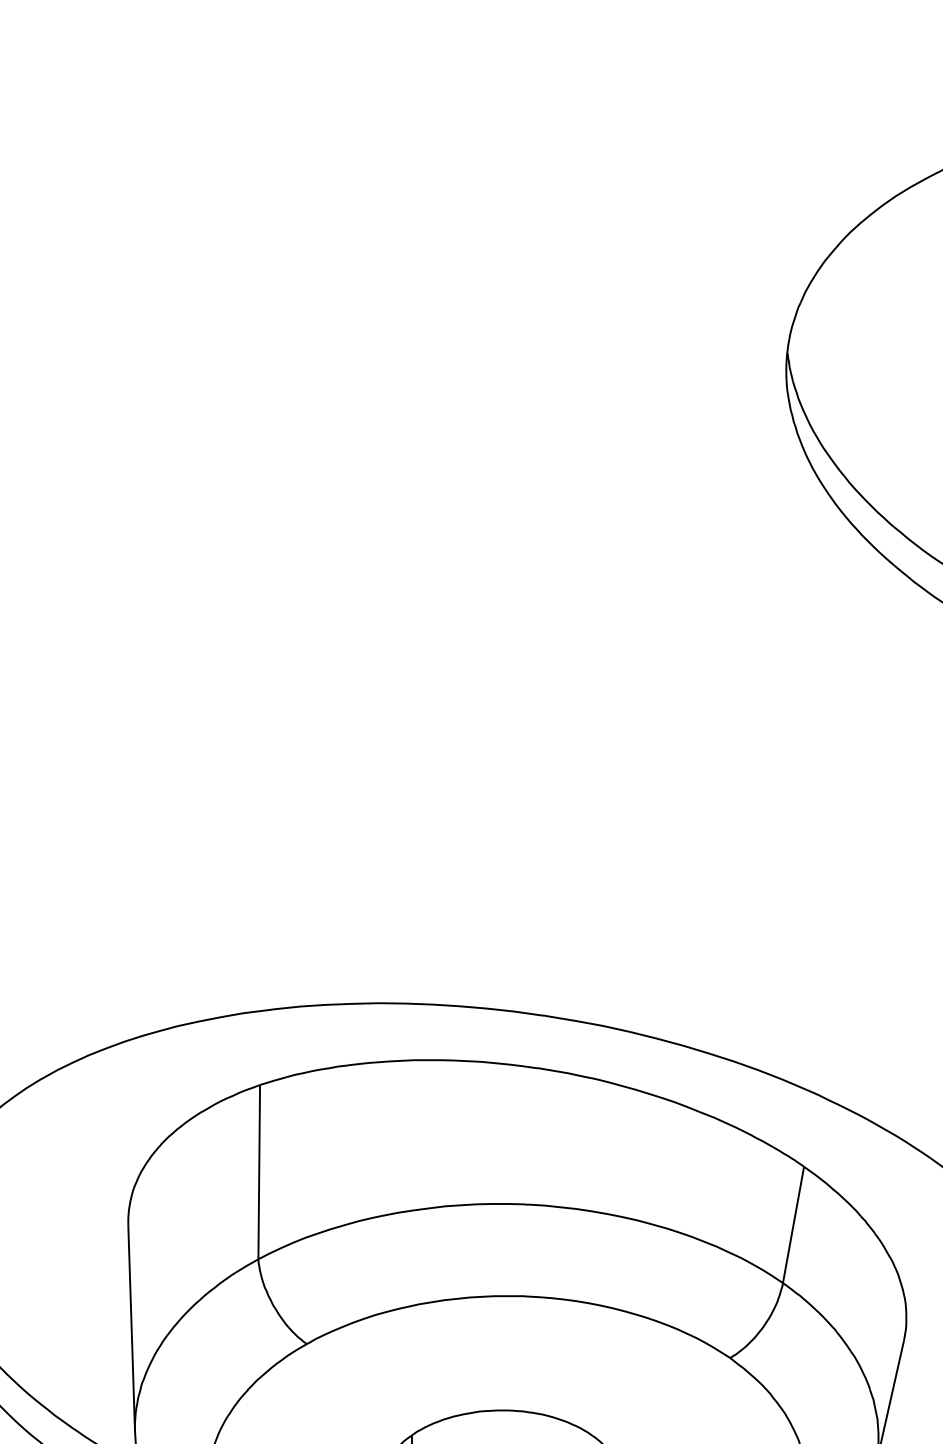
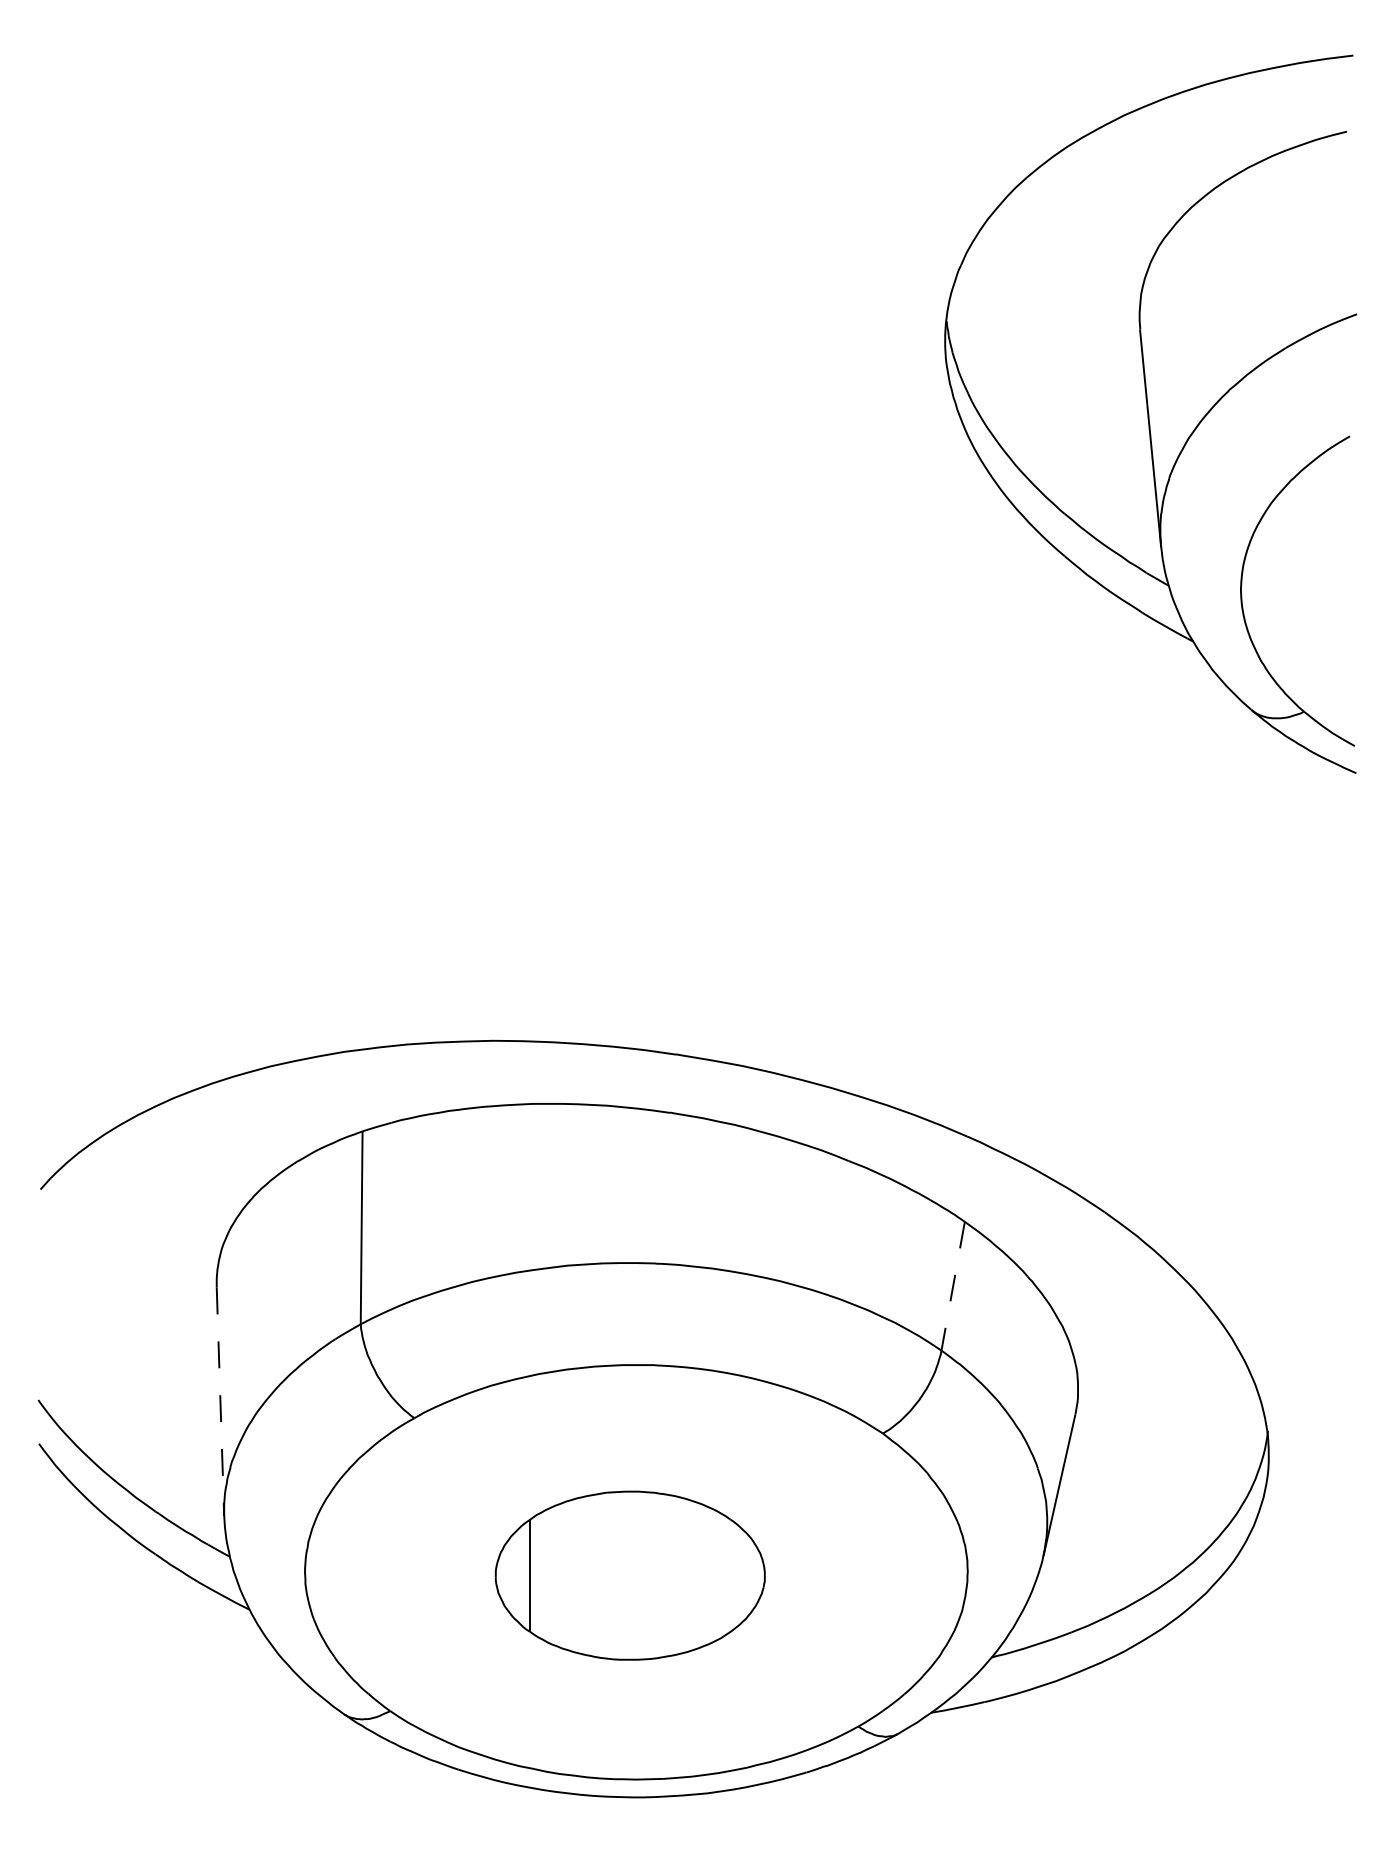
line: (793, 1225) -> (953, 1286), solid -> dashed
line: (131, 1329) -> (220, 1402), solid -> dashed

